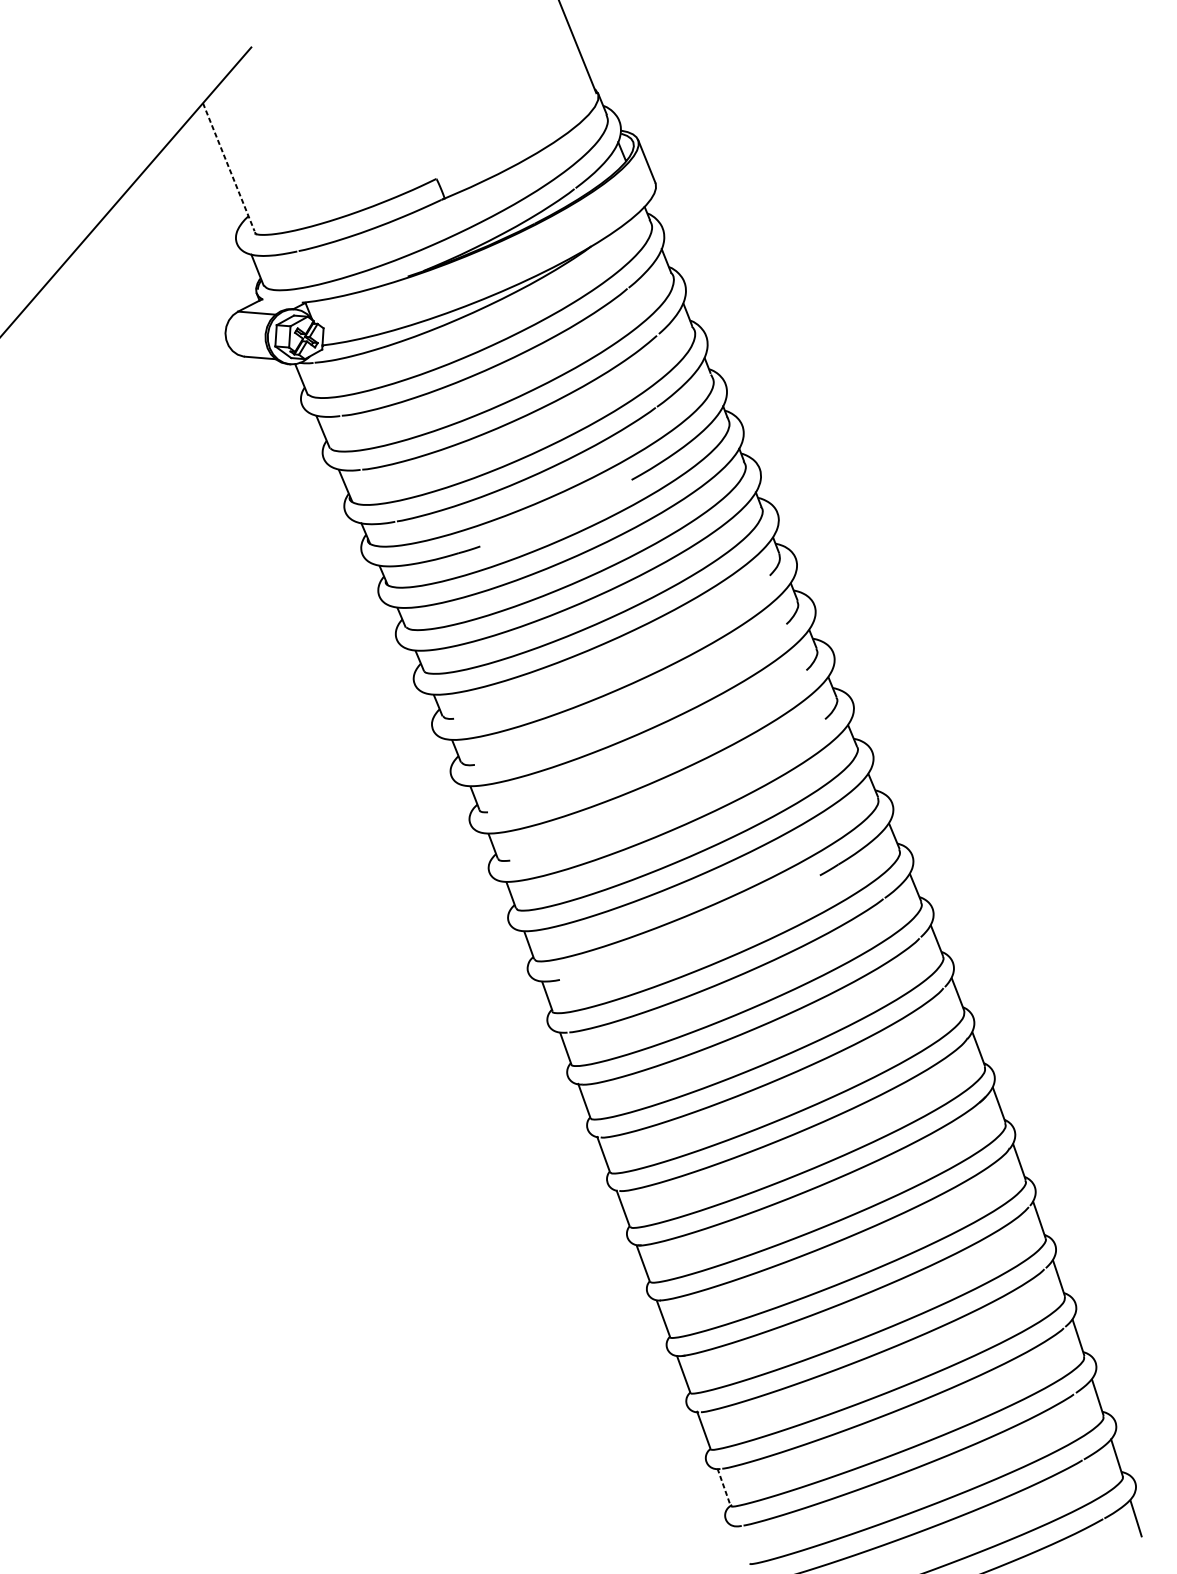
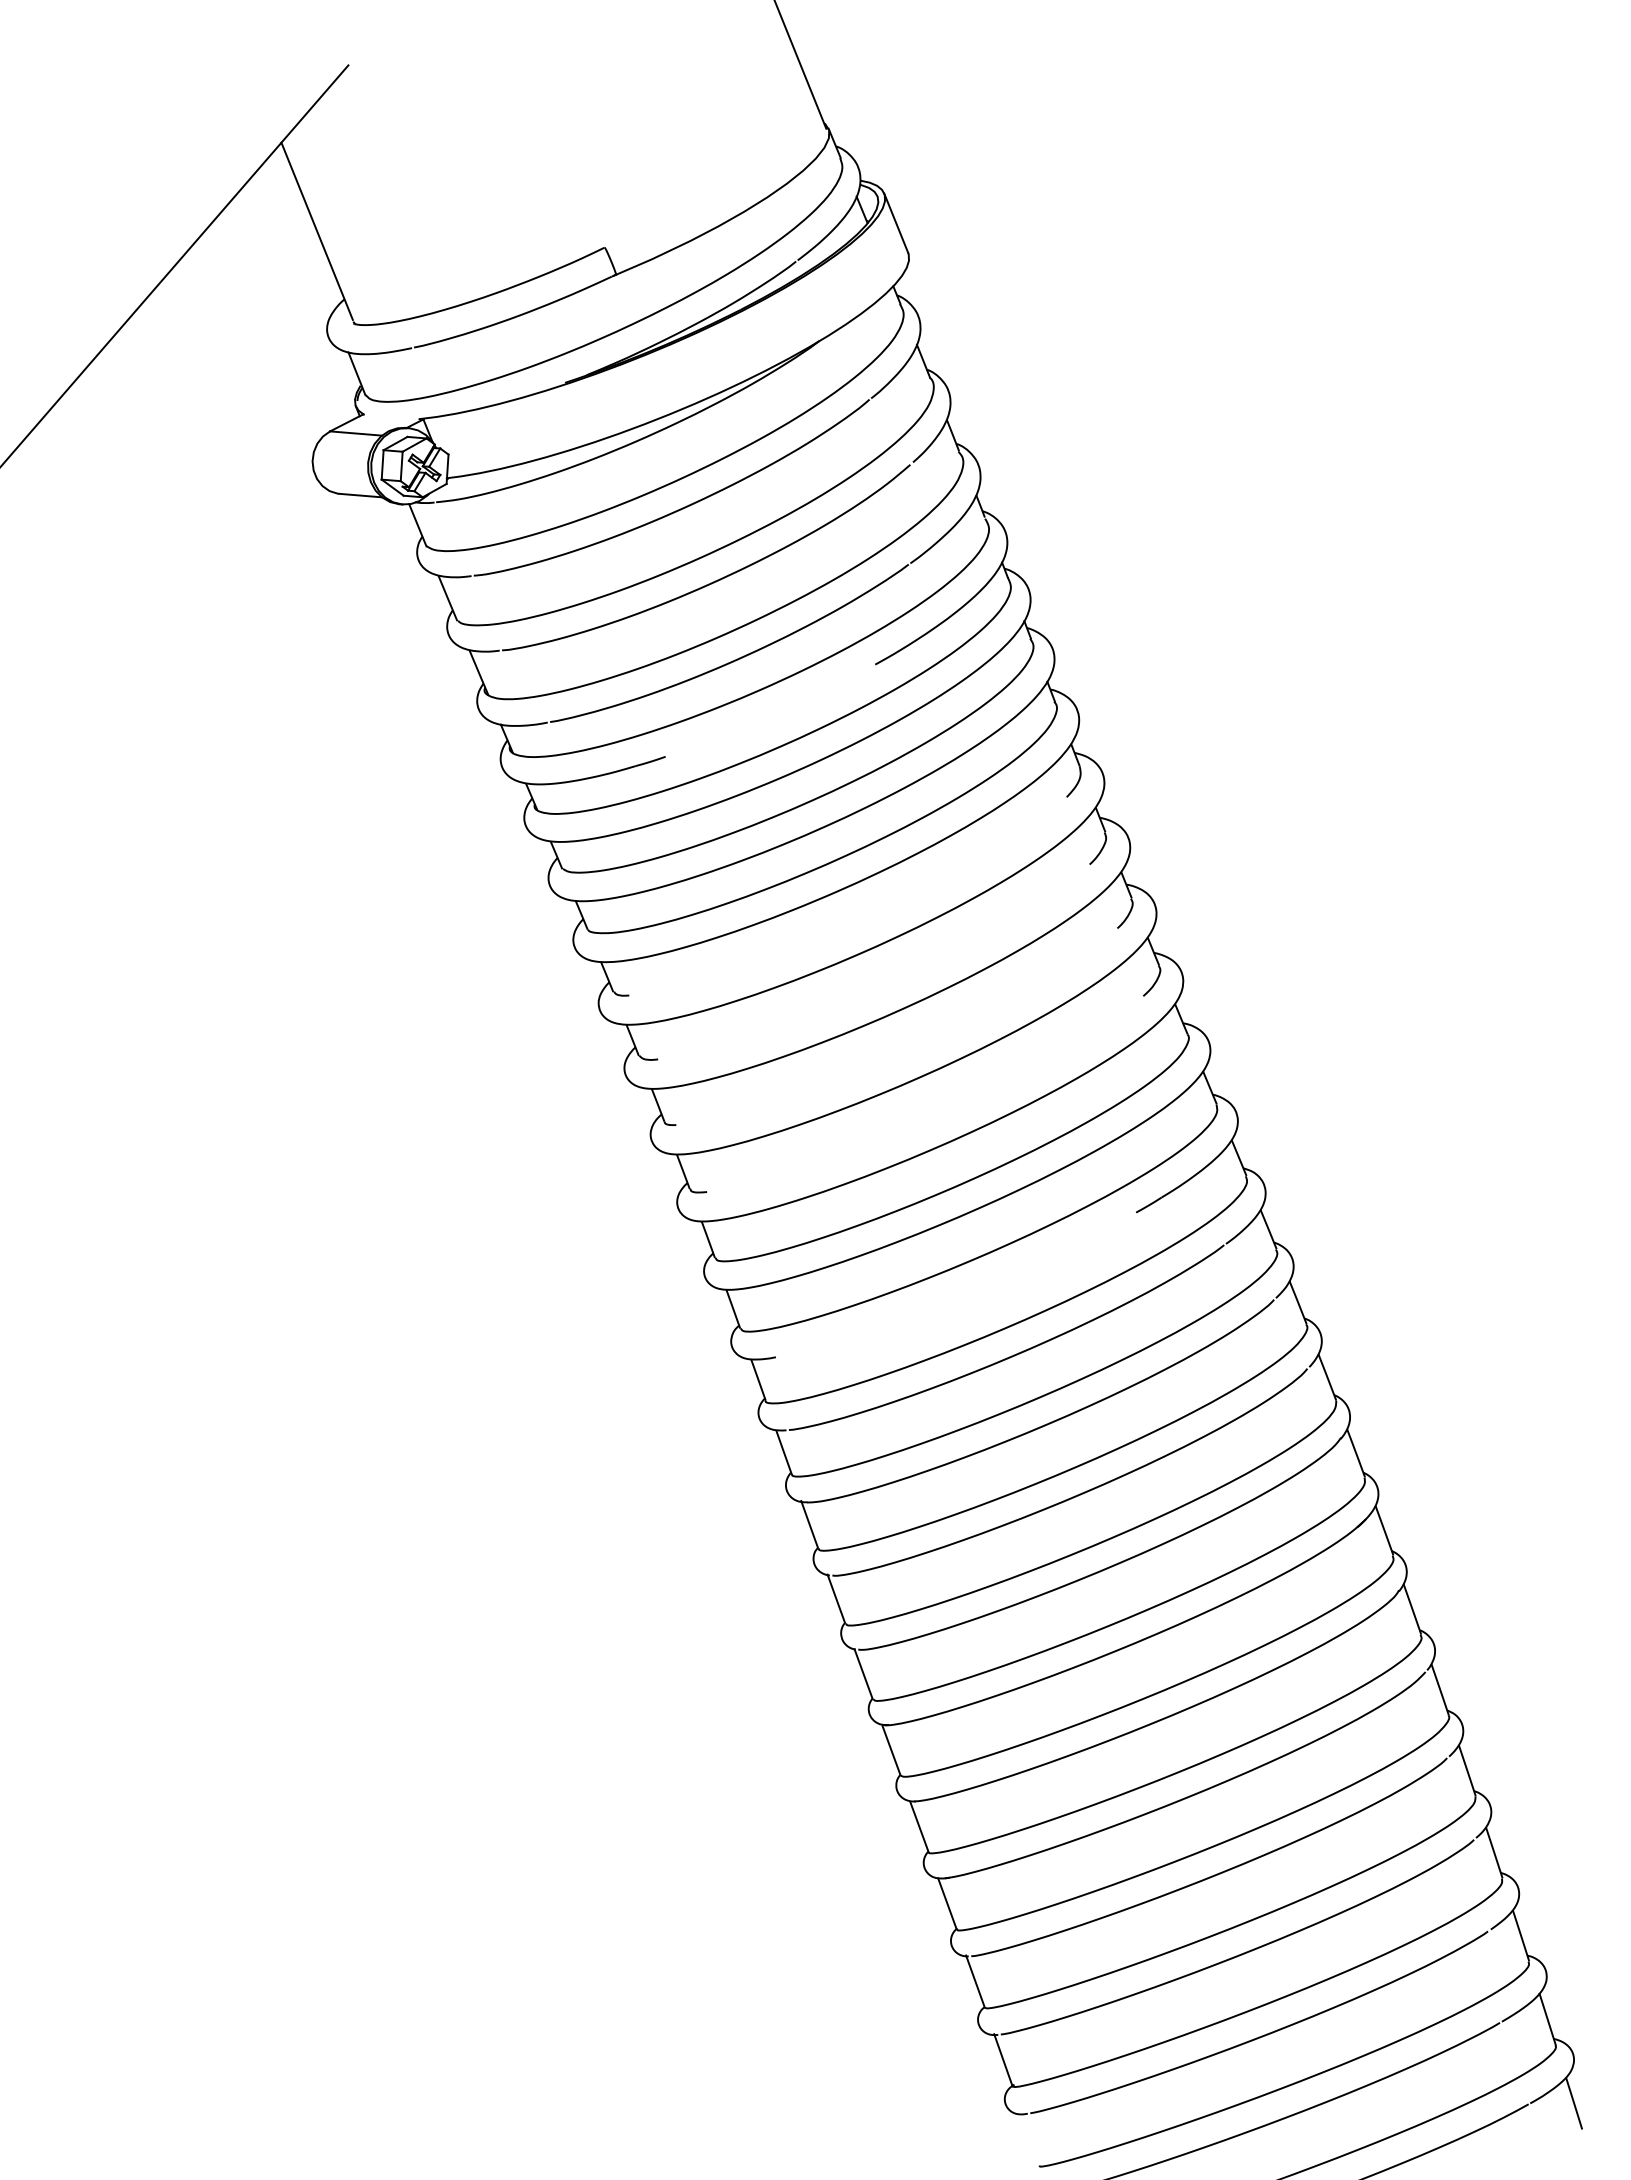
line: (229, 167) -> (317, 231), dashed -> solid
line: (724, 1487) -> (1003, 2060), dashed -> solid

